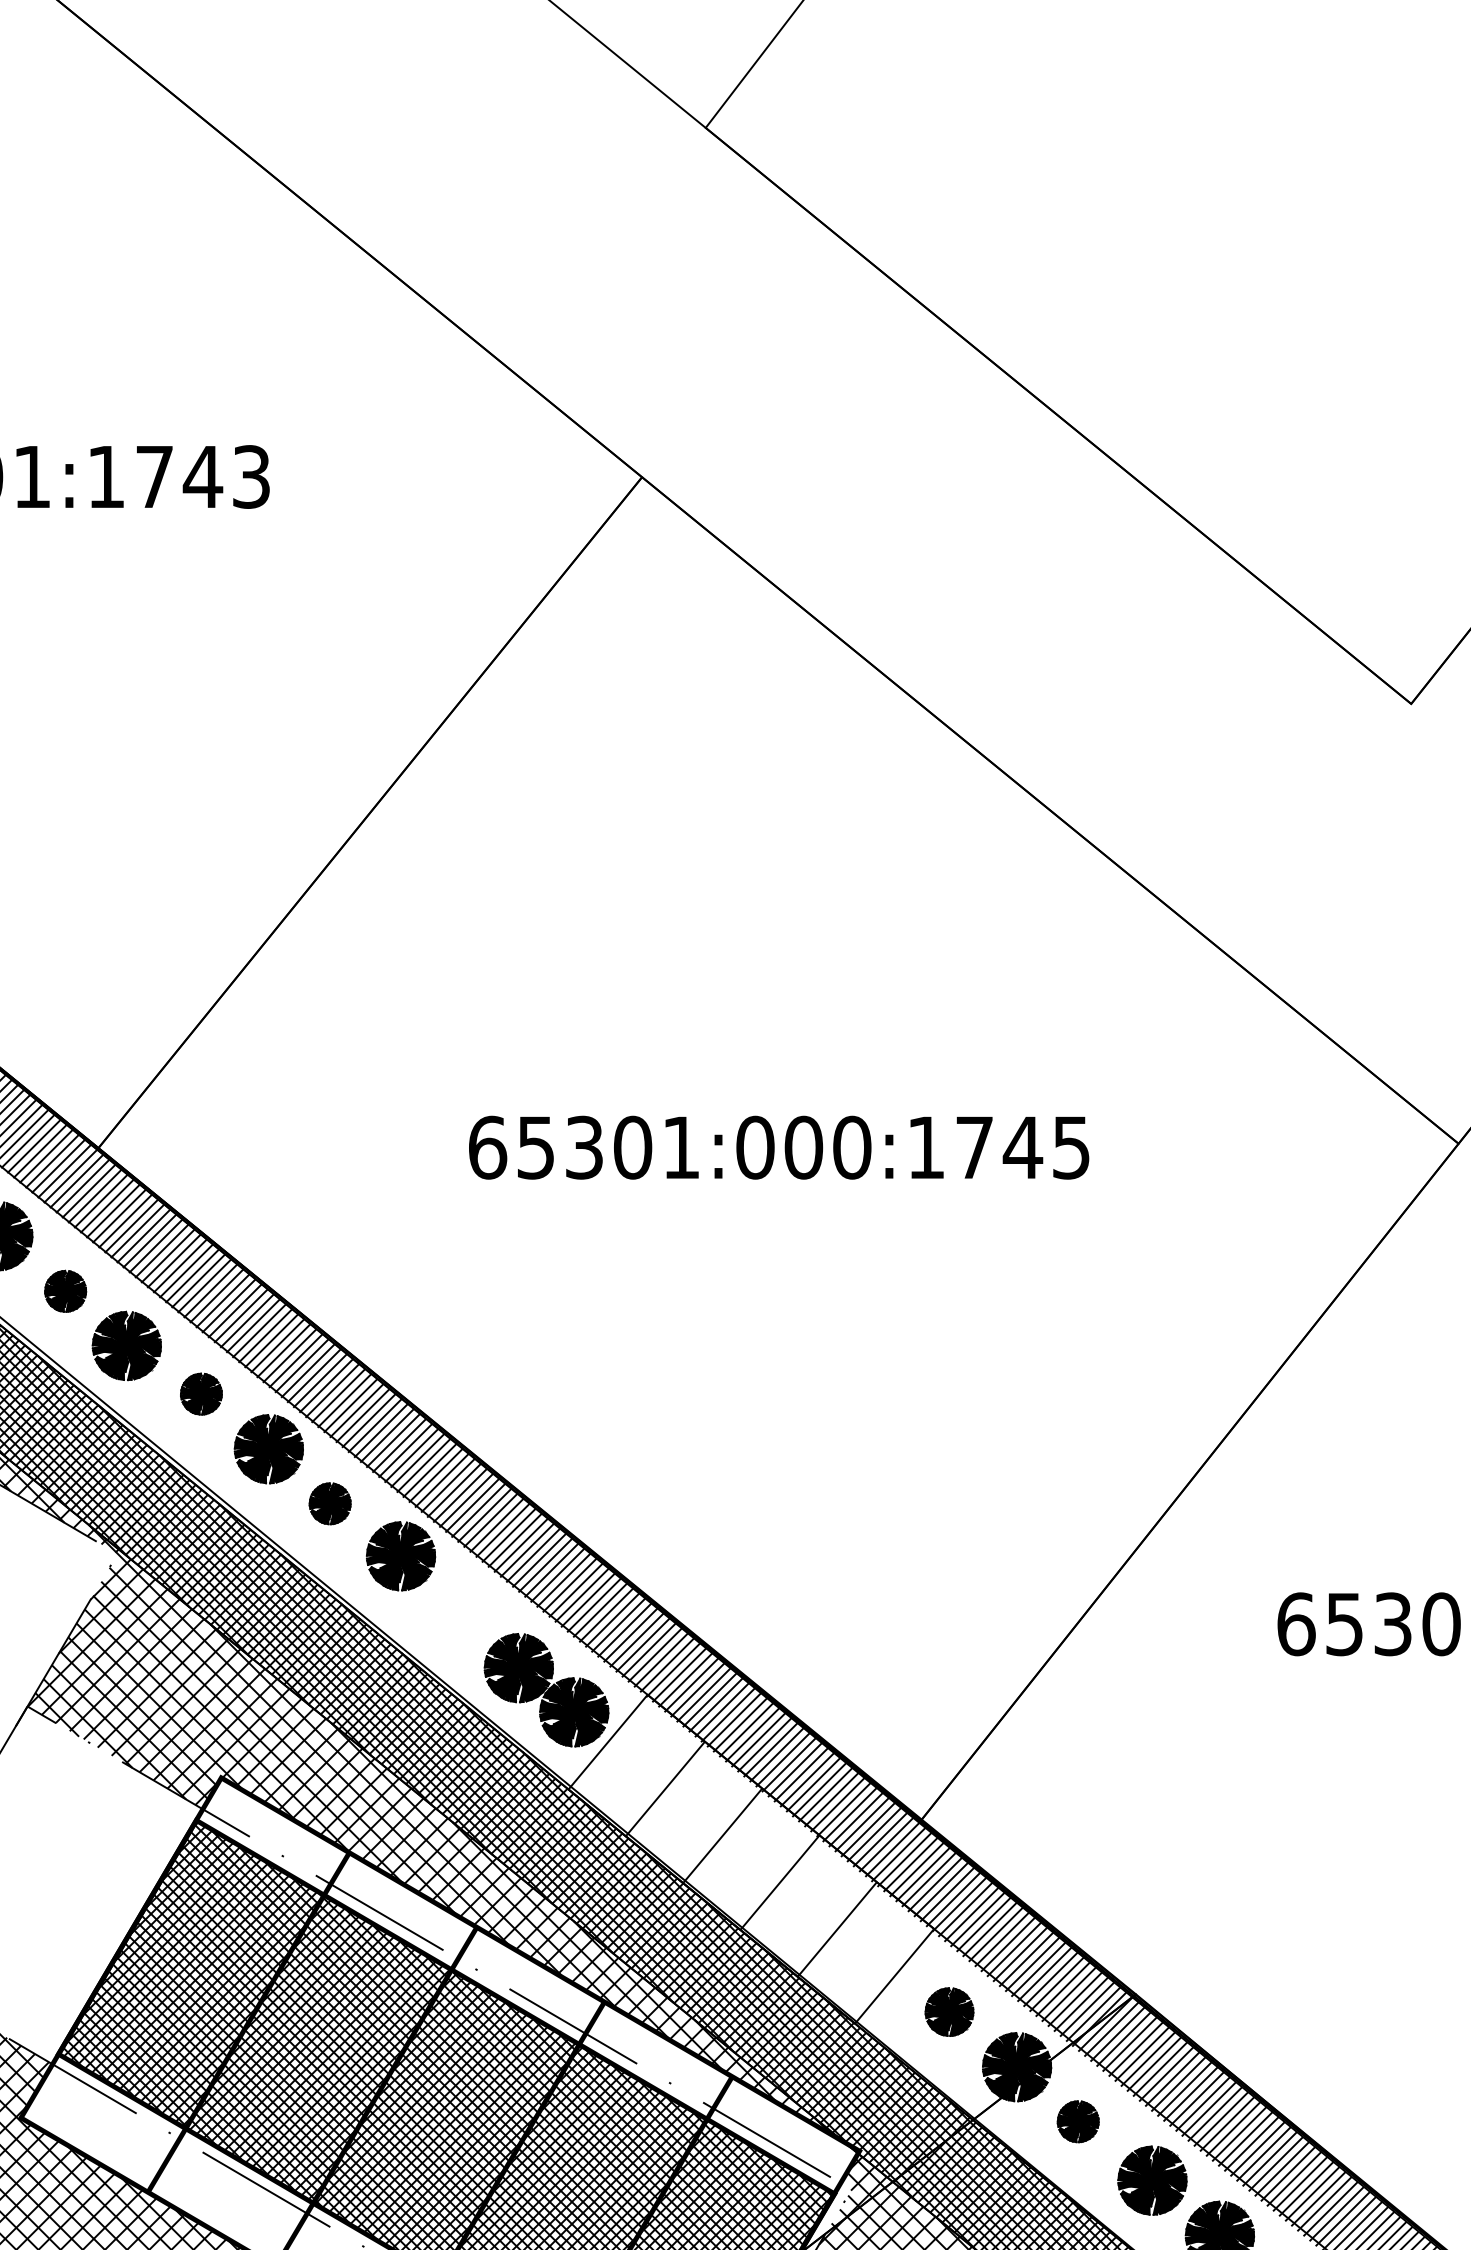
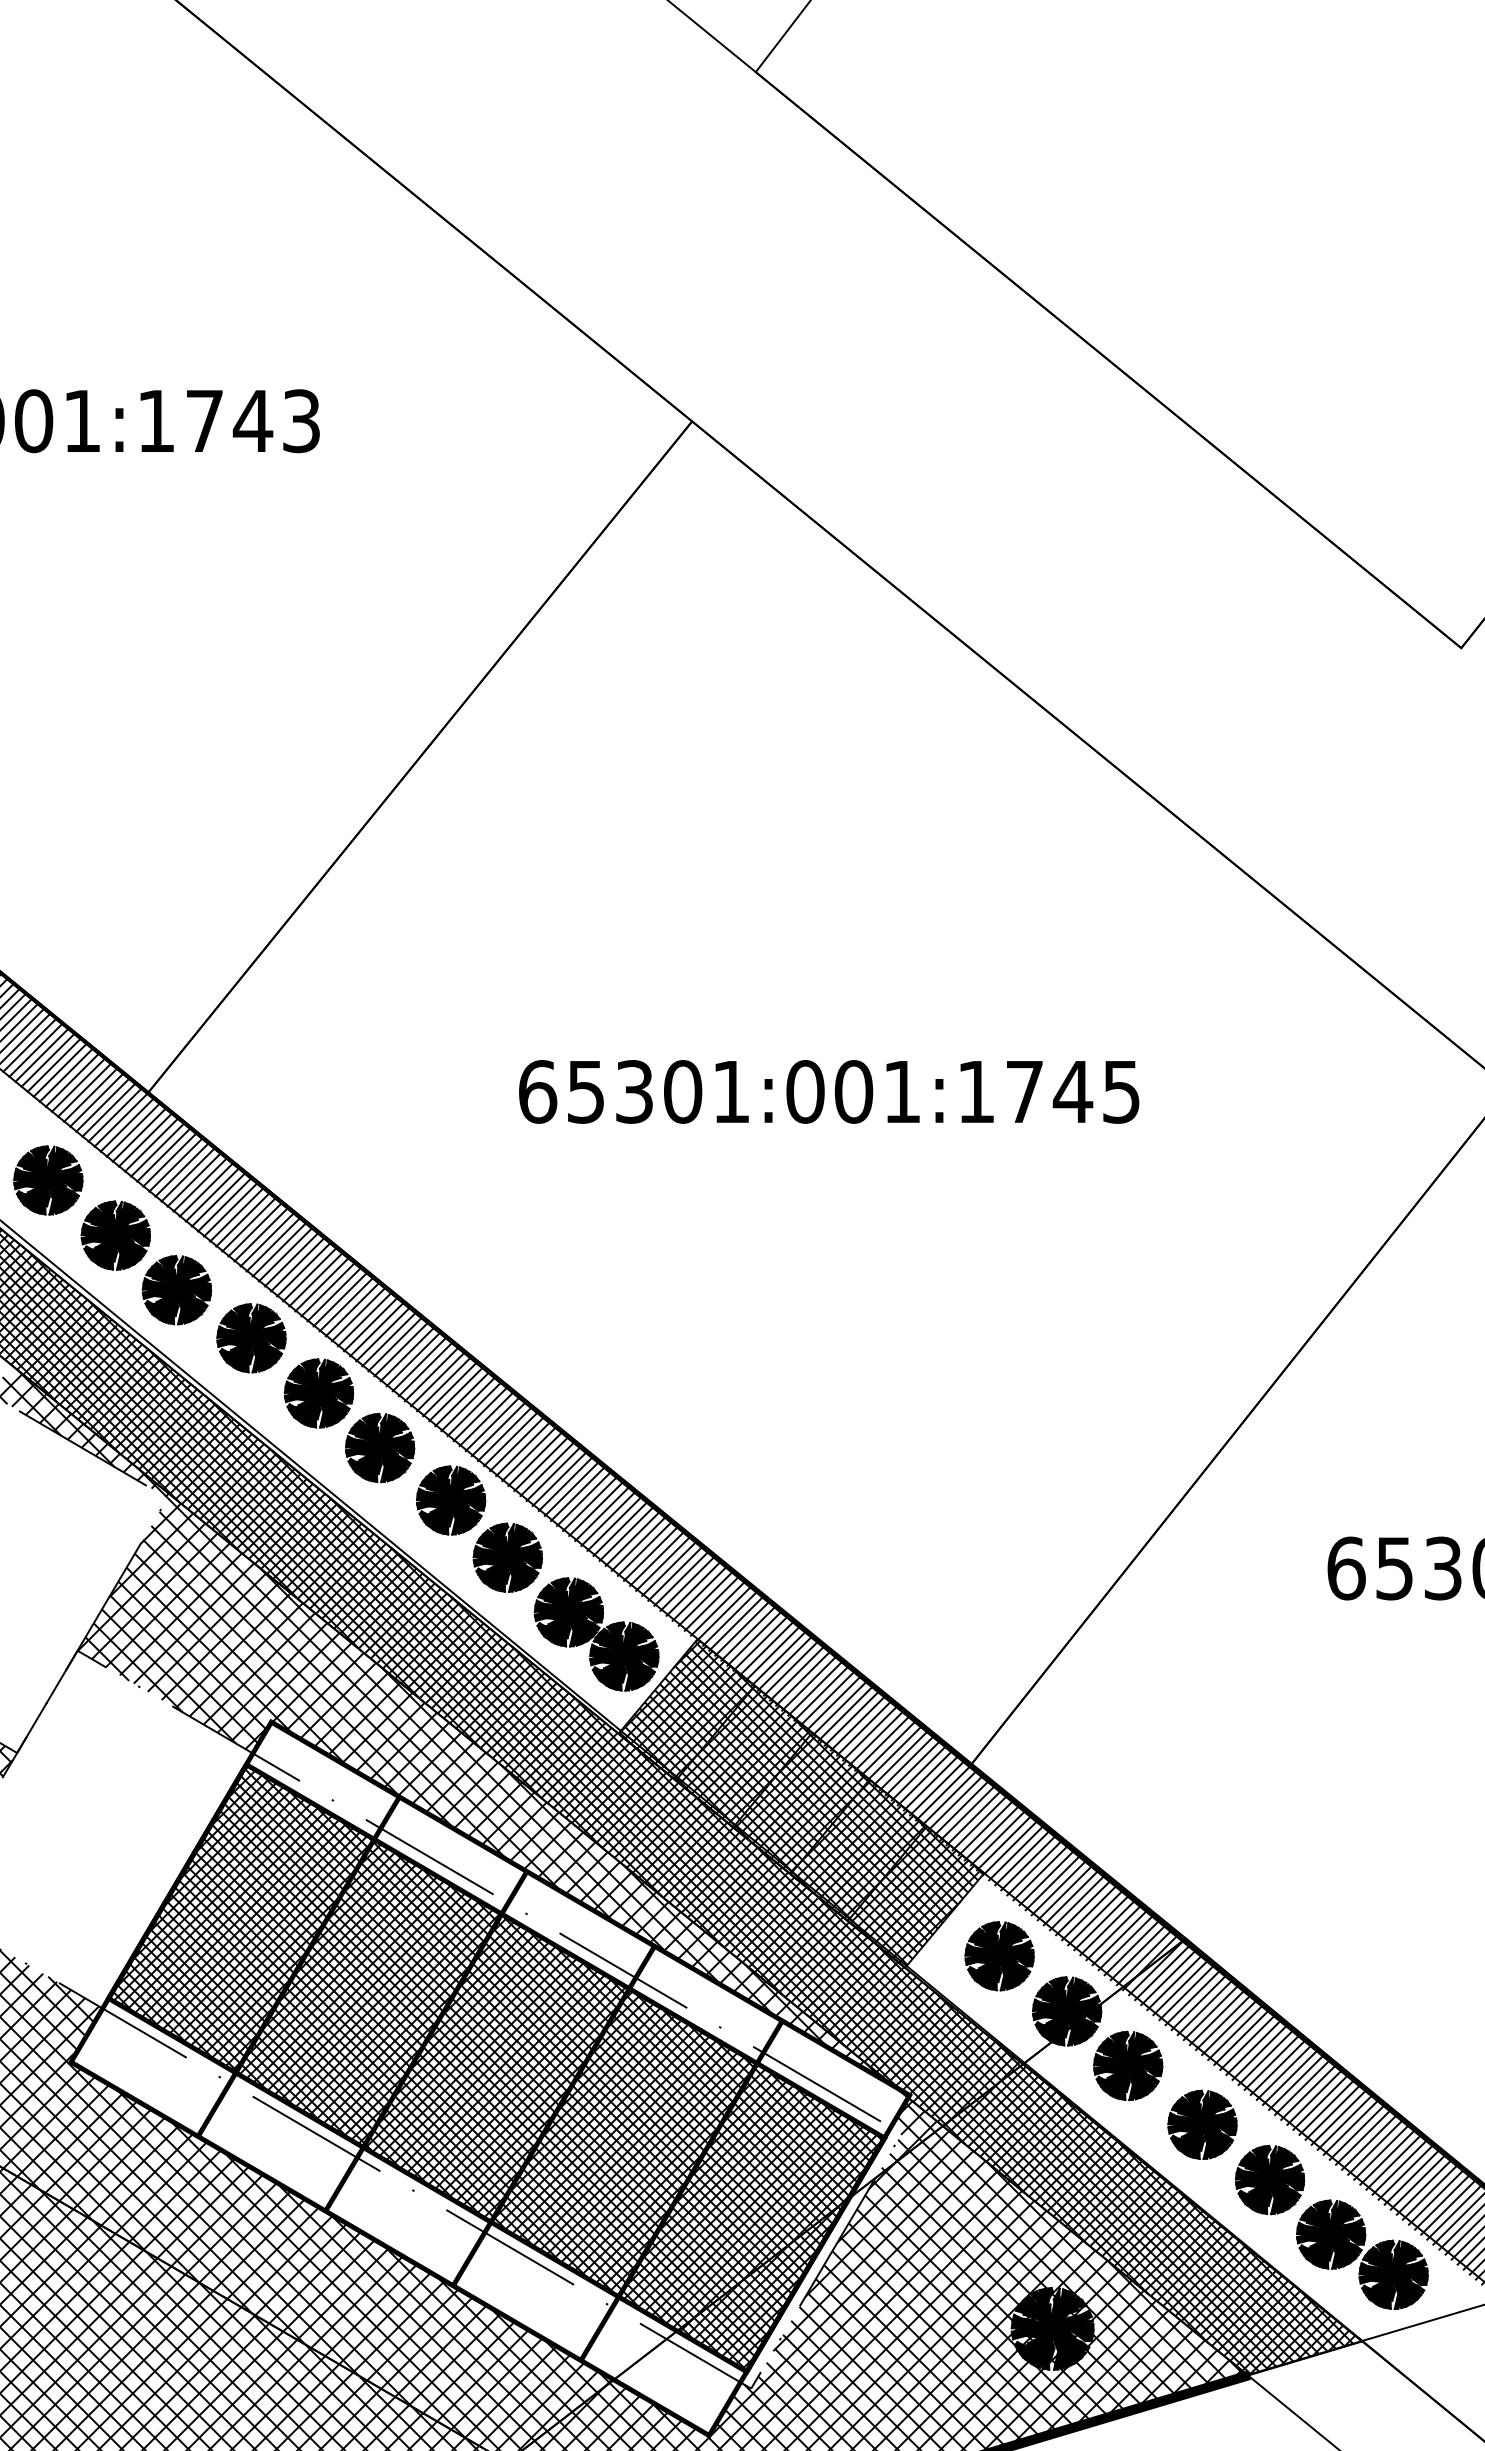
text: (852, 1147) -> (902, 1091), 65301:000:1745 -> 65301:001:1745
part: (65, 1291) -> (115, 1235), size x1.67
part: (201, 1394) -> (251, 1338), size x1.67
part: (330, 1503) -> (380, 1447), size x1.67
part: (457, 1613) -> (507, 1557), added
hatch: (750, 1858) -> (800, 1802), added
part: (949, 2012) -> (999, 1956), size x1.43
part: (1078, 2121) -> (1128, 2065), size x1.67

